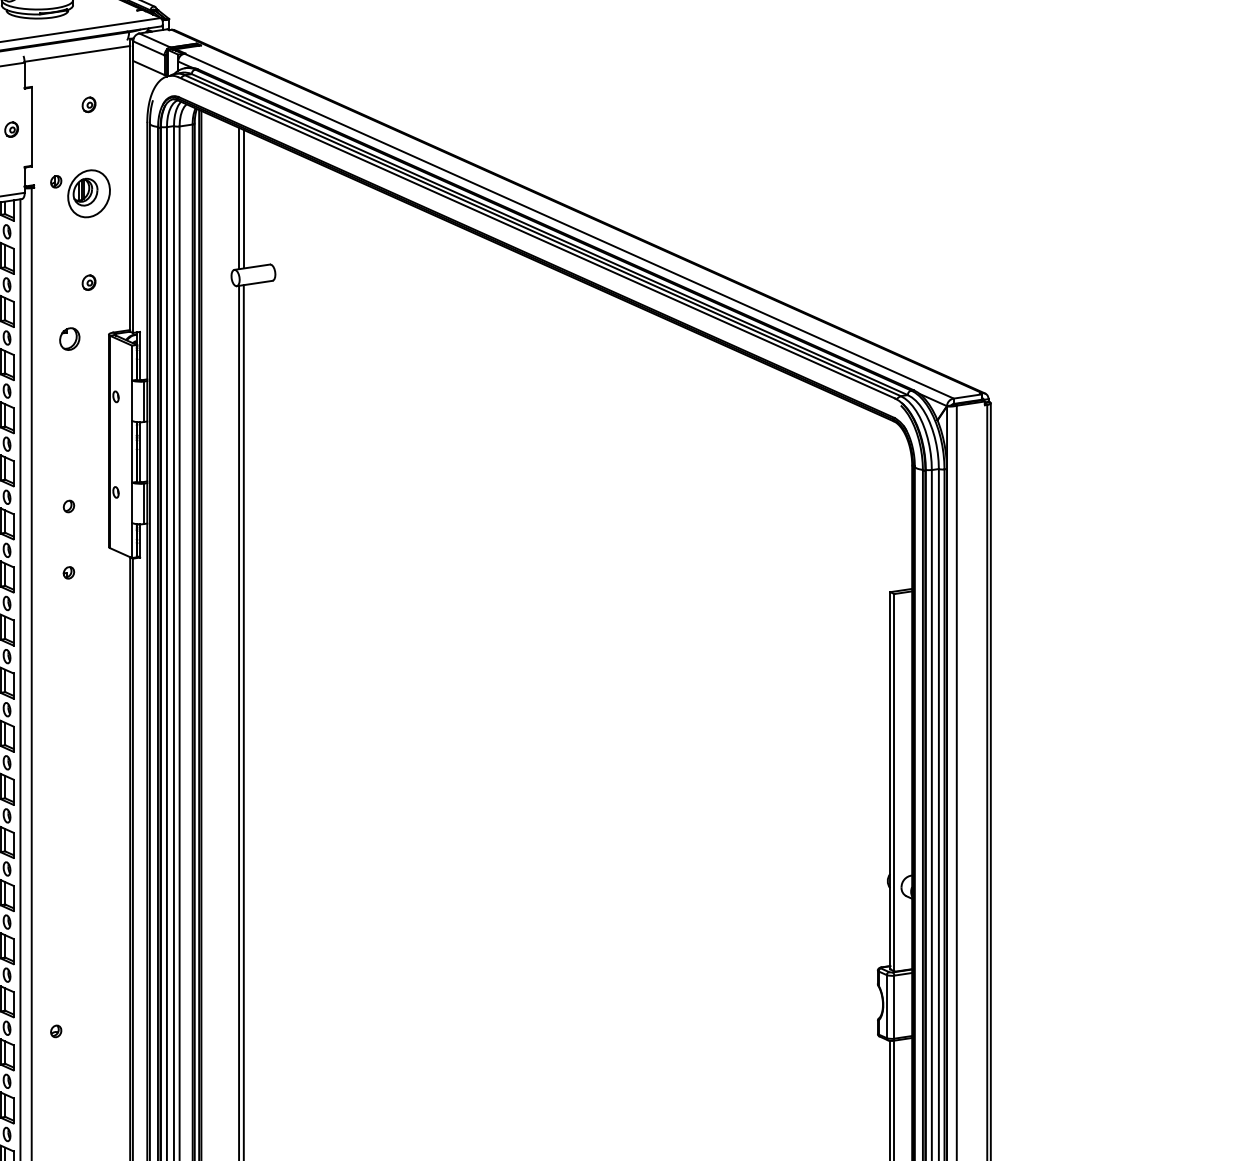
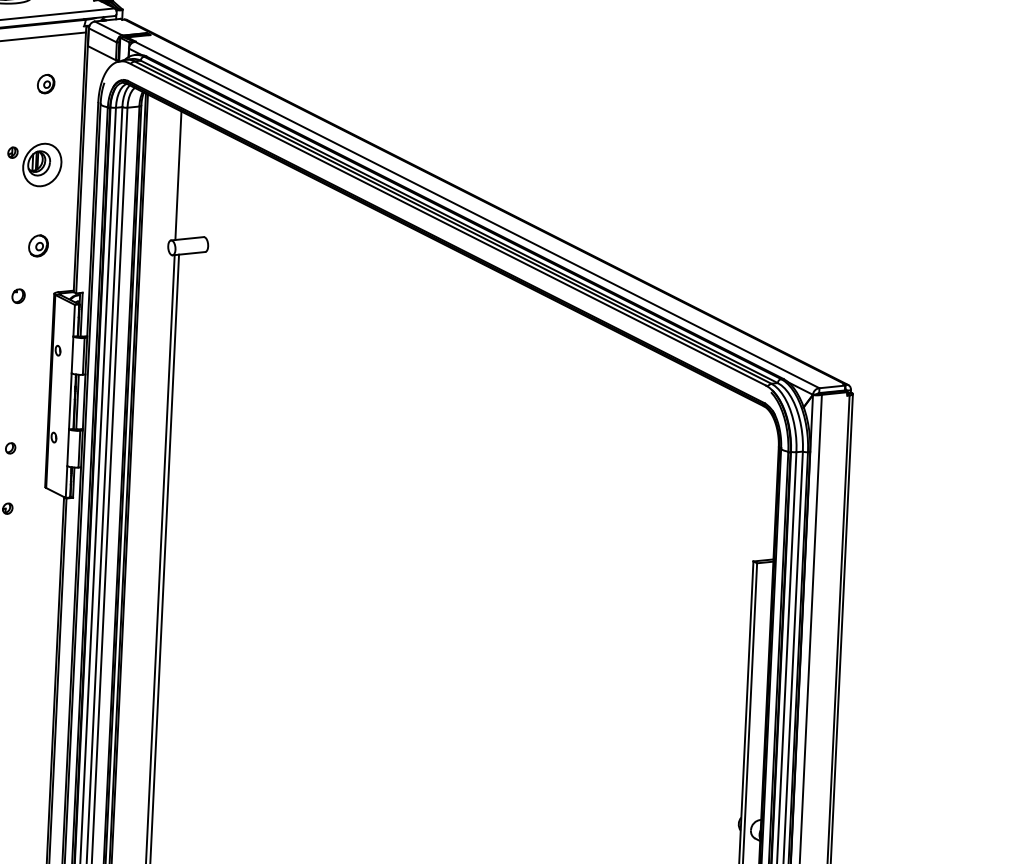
part: (88, 104) -> (45, 83), size x1.4
line: (243, 198) -> (182, 175), removed
part: (88, 282) -> (37, 245), size x1.6
part: (69, 338) -> (18, 295), size x0.7

